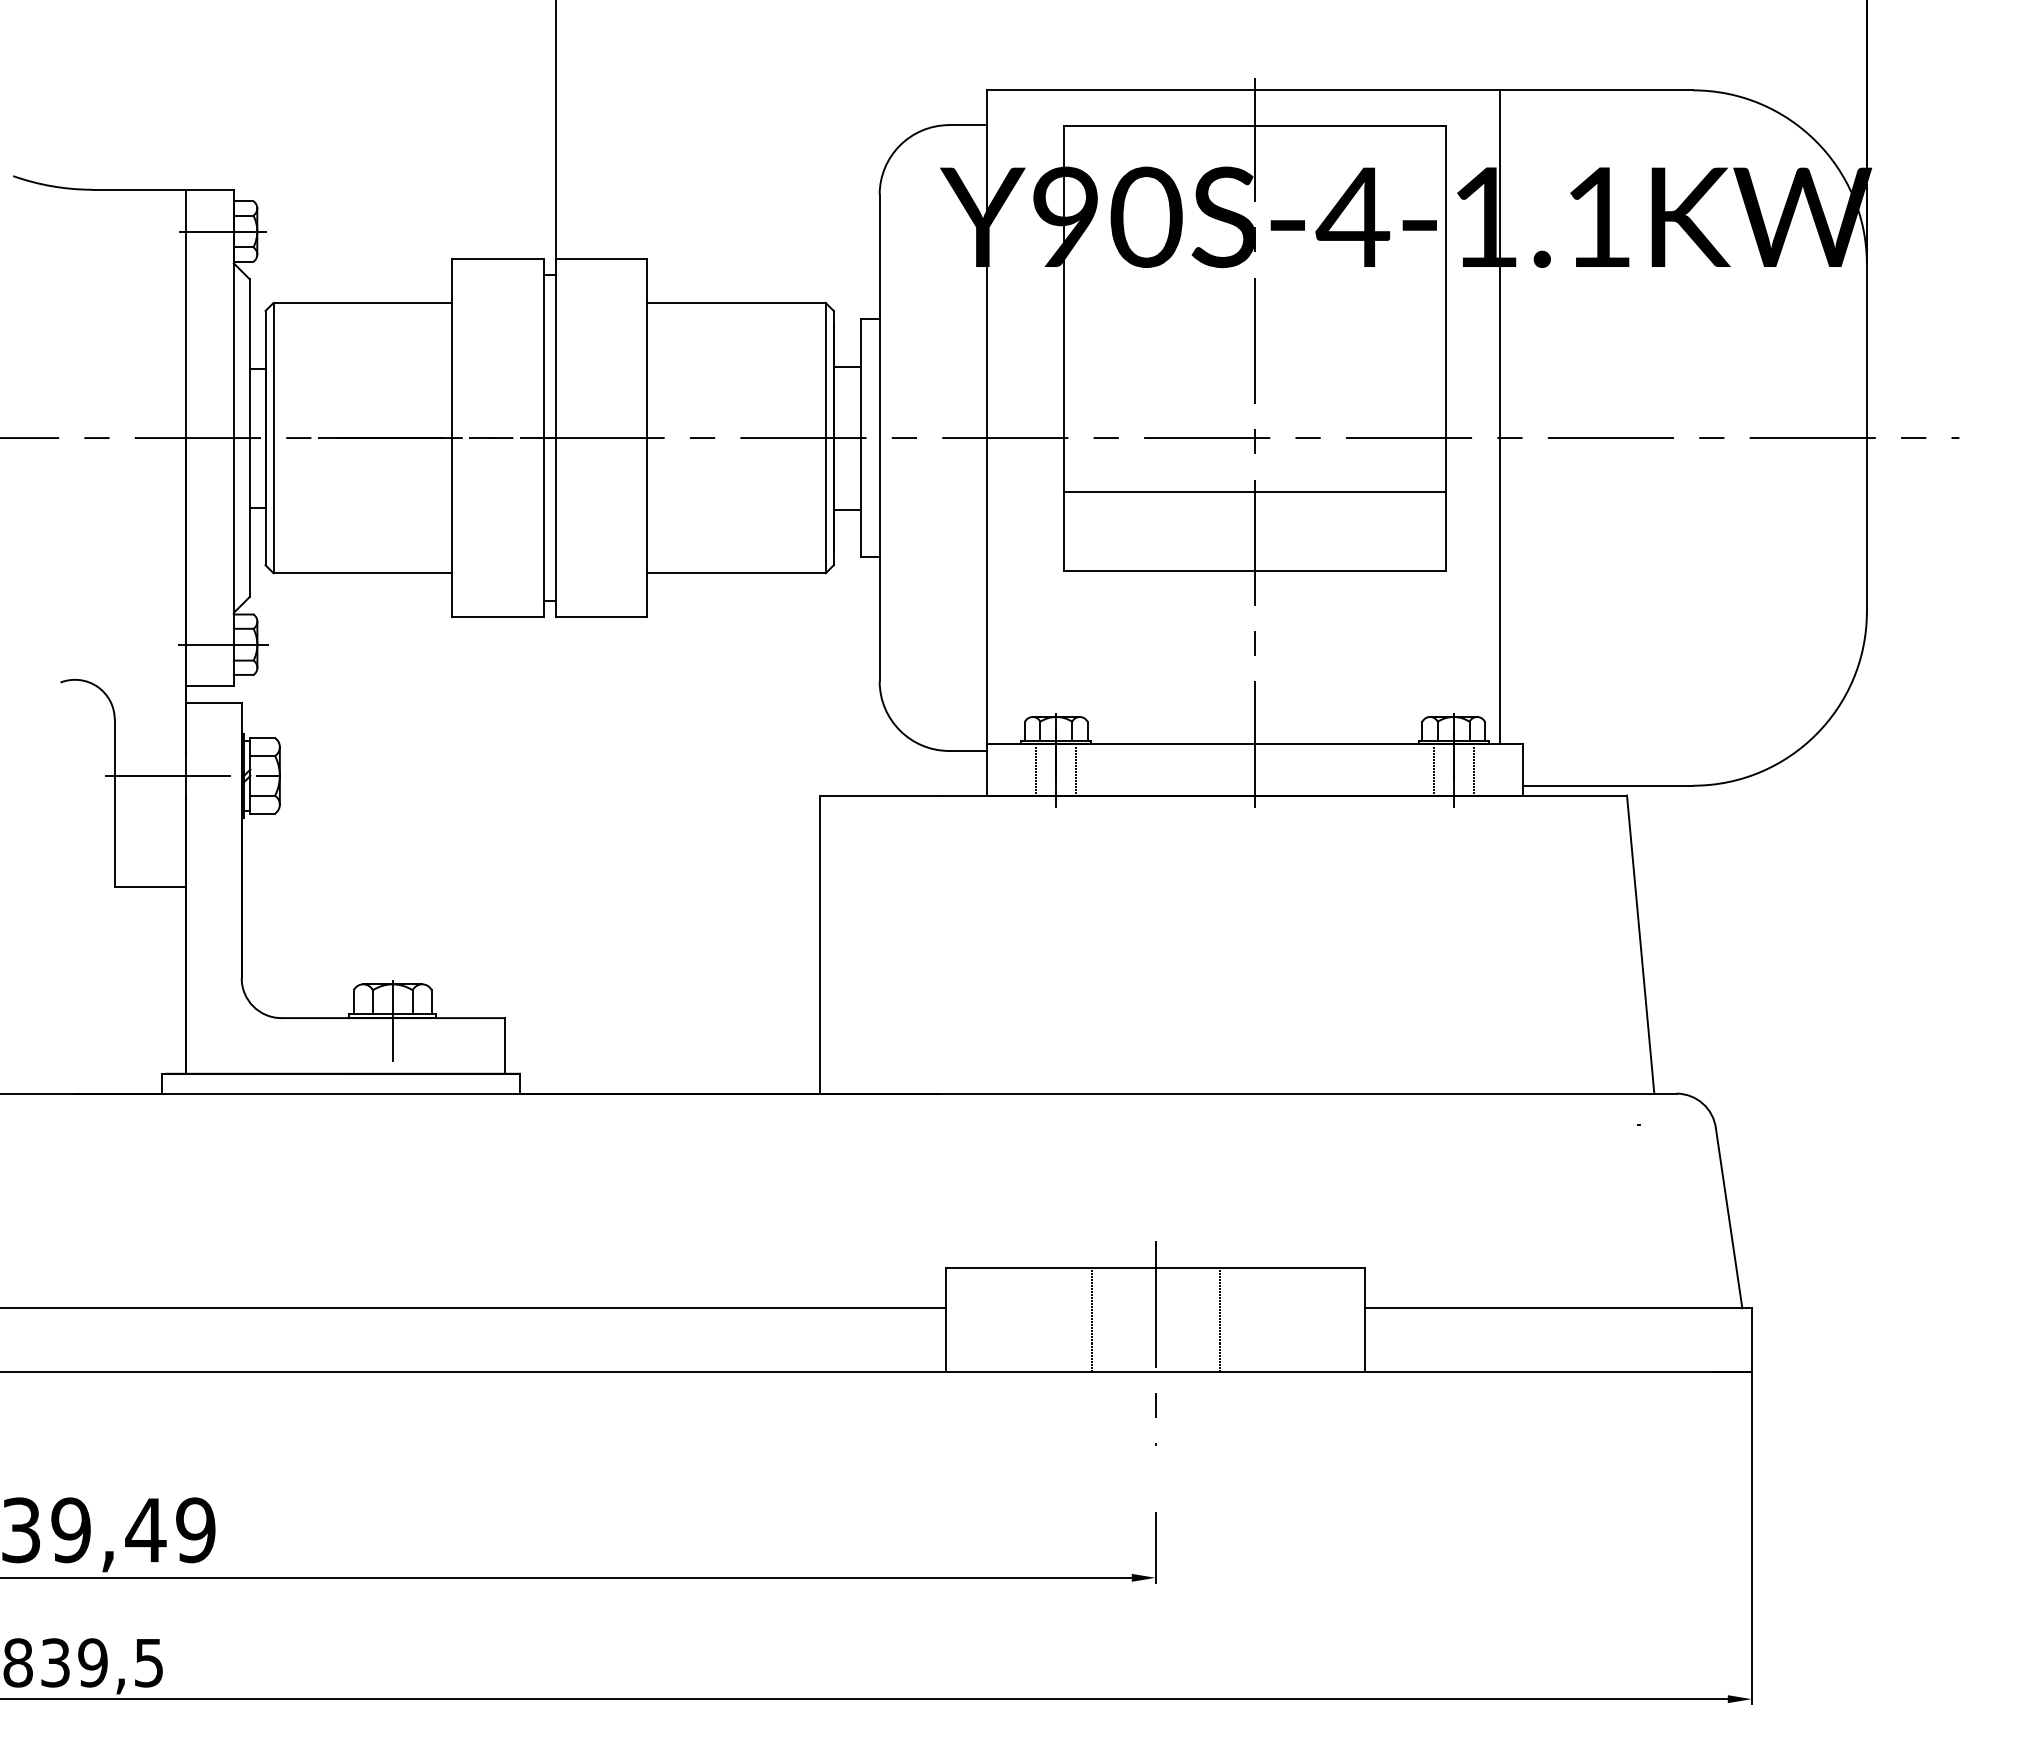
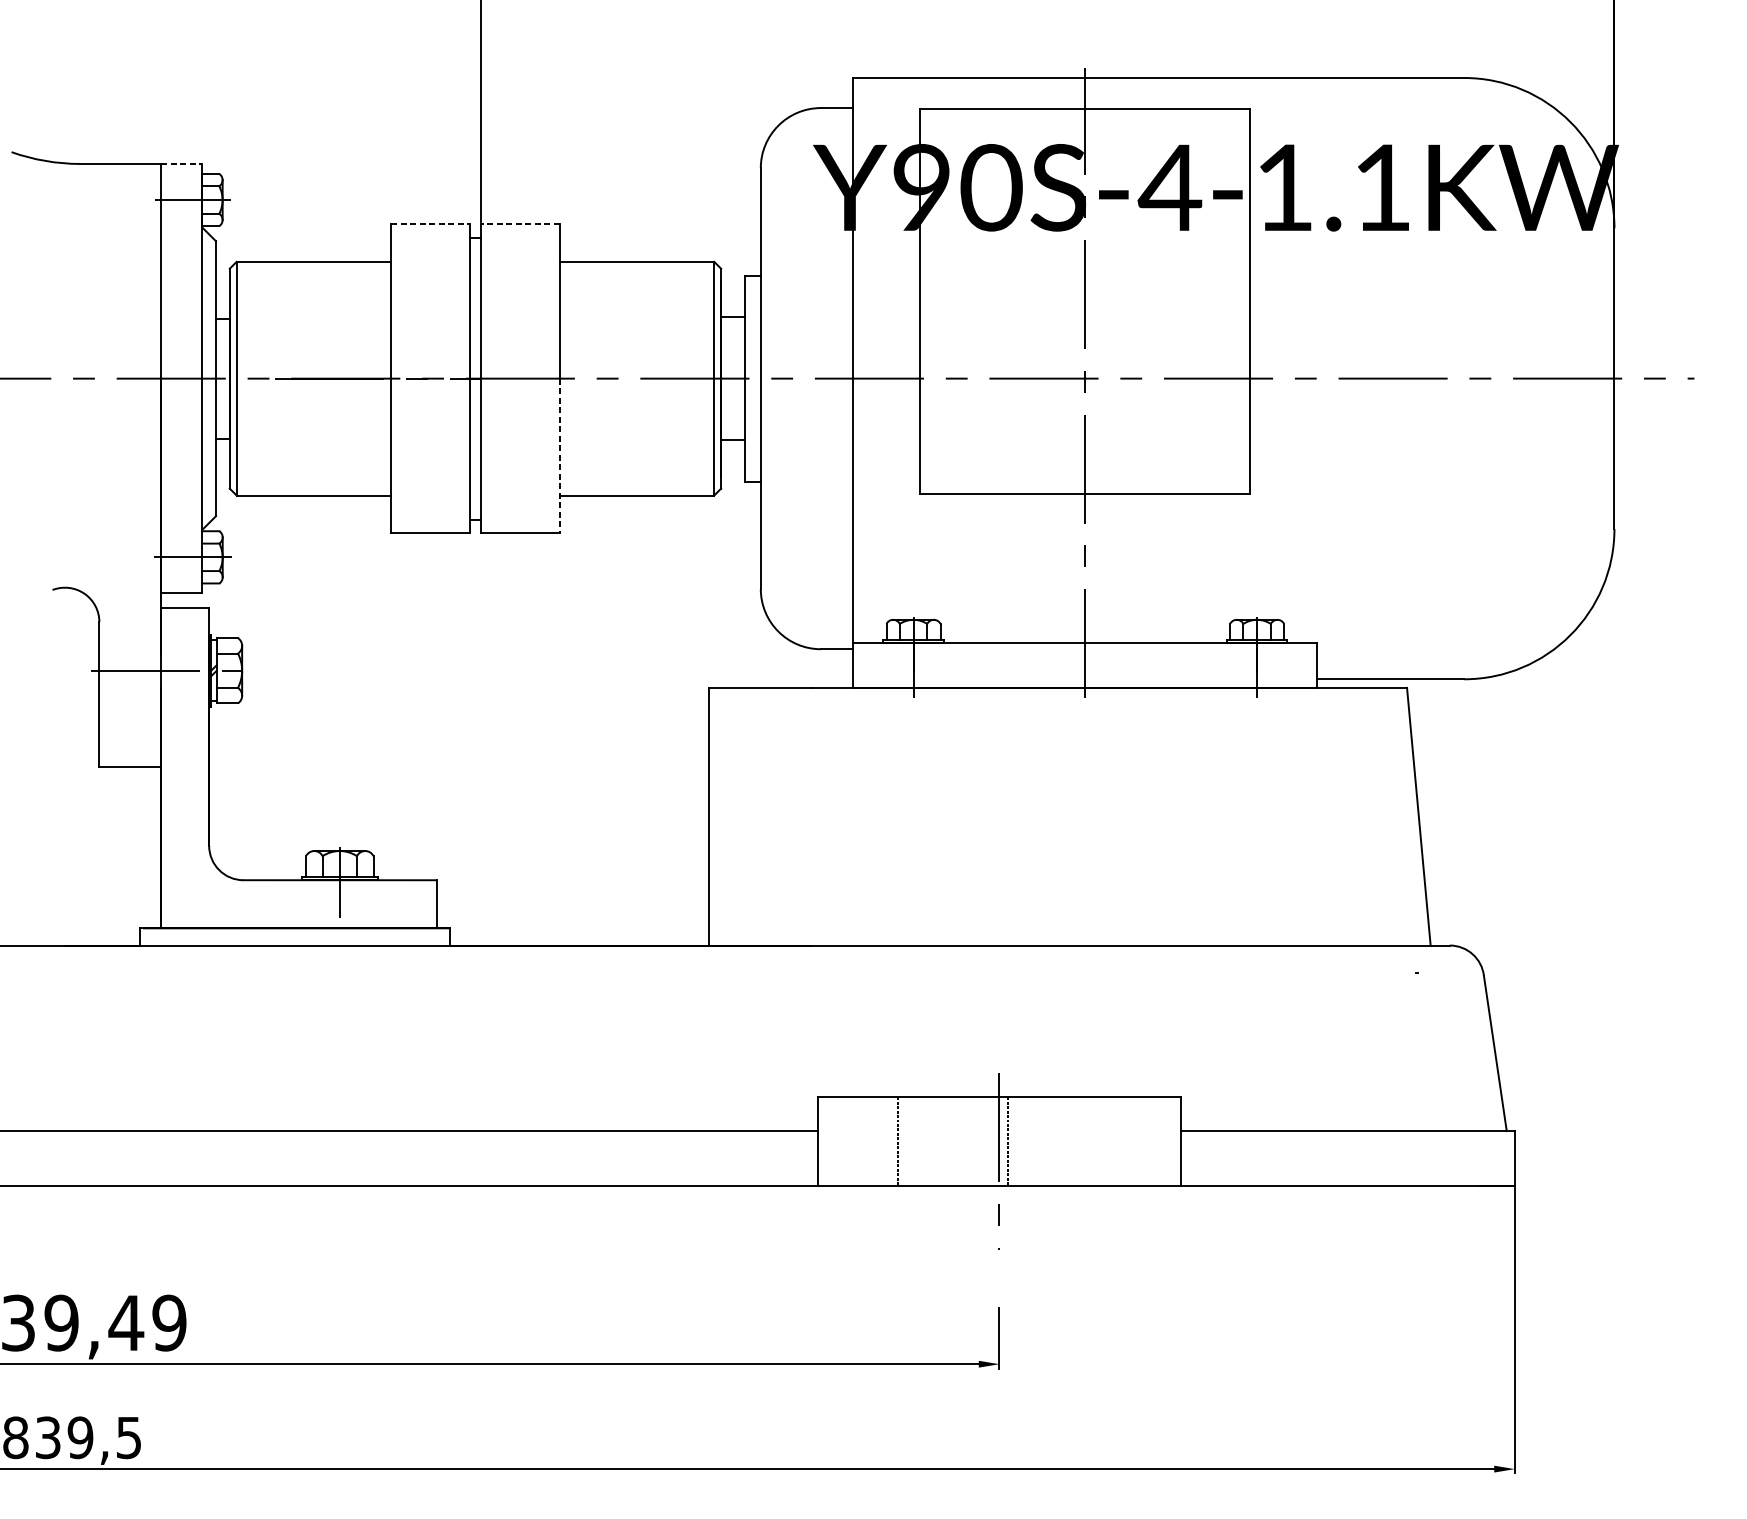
line: (209, 189) -> (181, 163), solid -> dashed
line: (498, 259) -> (431, 224), solid -> dashed
line: (601, 259) -> (520, 224), solid -> dashed
line: (1500, 417) -> (1297, 360), removed
line: (1254, 492) -> (1084, 425), removed
line: (647, 528) -> (560, 456), solid -> dashed
line: (1036, 769) -> (896, 665), removed
line: (1076, 769) -> (931, 665), removed
line: (1433, 769) -> (1239, 665), removed
line: (1473, 769) -> (1274, 665), removed
line: (1091, 1319) -> (897, 1140), moved
line: (1219, 1319) -> (1007, 1140), moved

